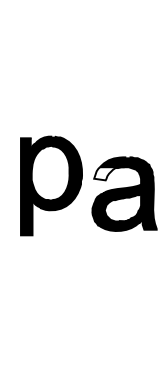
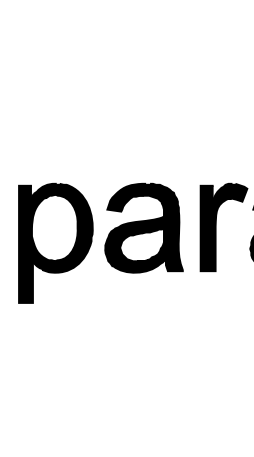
fill: (109, 173) -> (125, 203), added
part: (51, 185) -> (55, 242), moved

